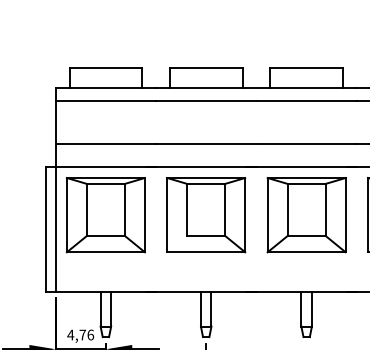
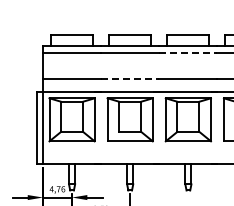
line: (306, 100) -> (188, 53), solid -> dashed
line: (206, 143) -> (130, 78), solid -> dashed

